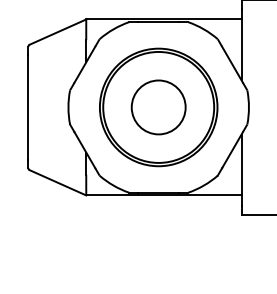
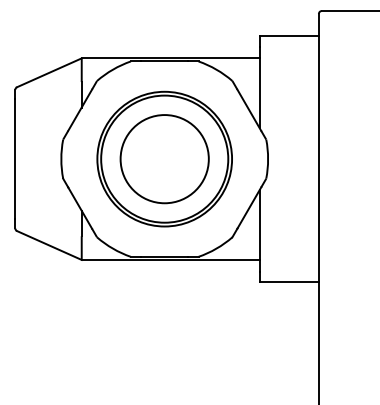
circle: (158, 107) -> (164, 159), size x1.43

